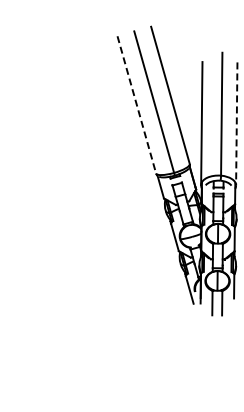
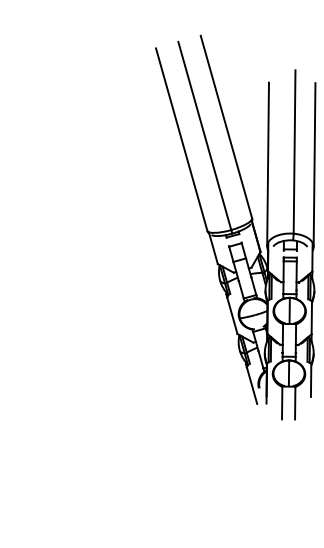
line: (136, 105) -> (181, 140), dashed -> solid
line: (236, 124) -> (314, 165), dashed -> solid

